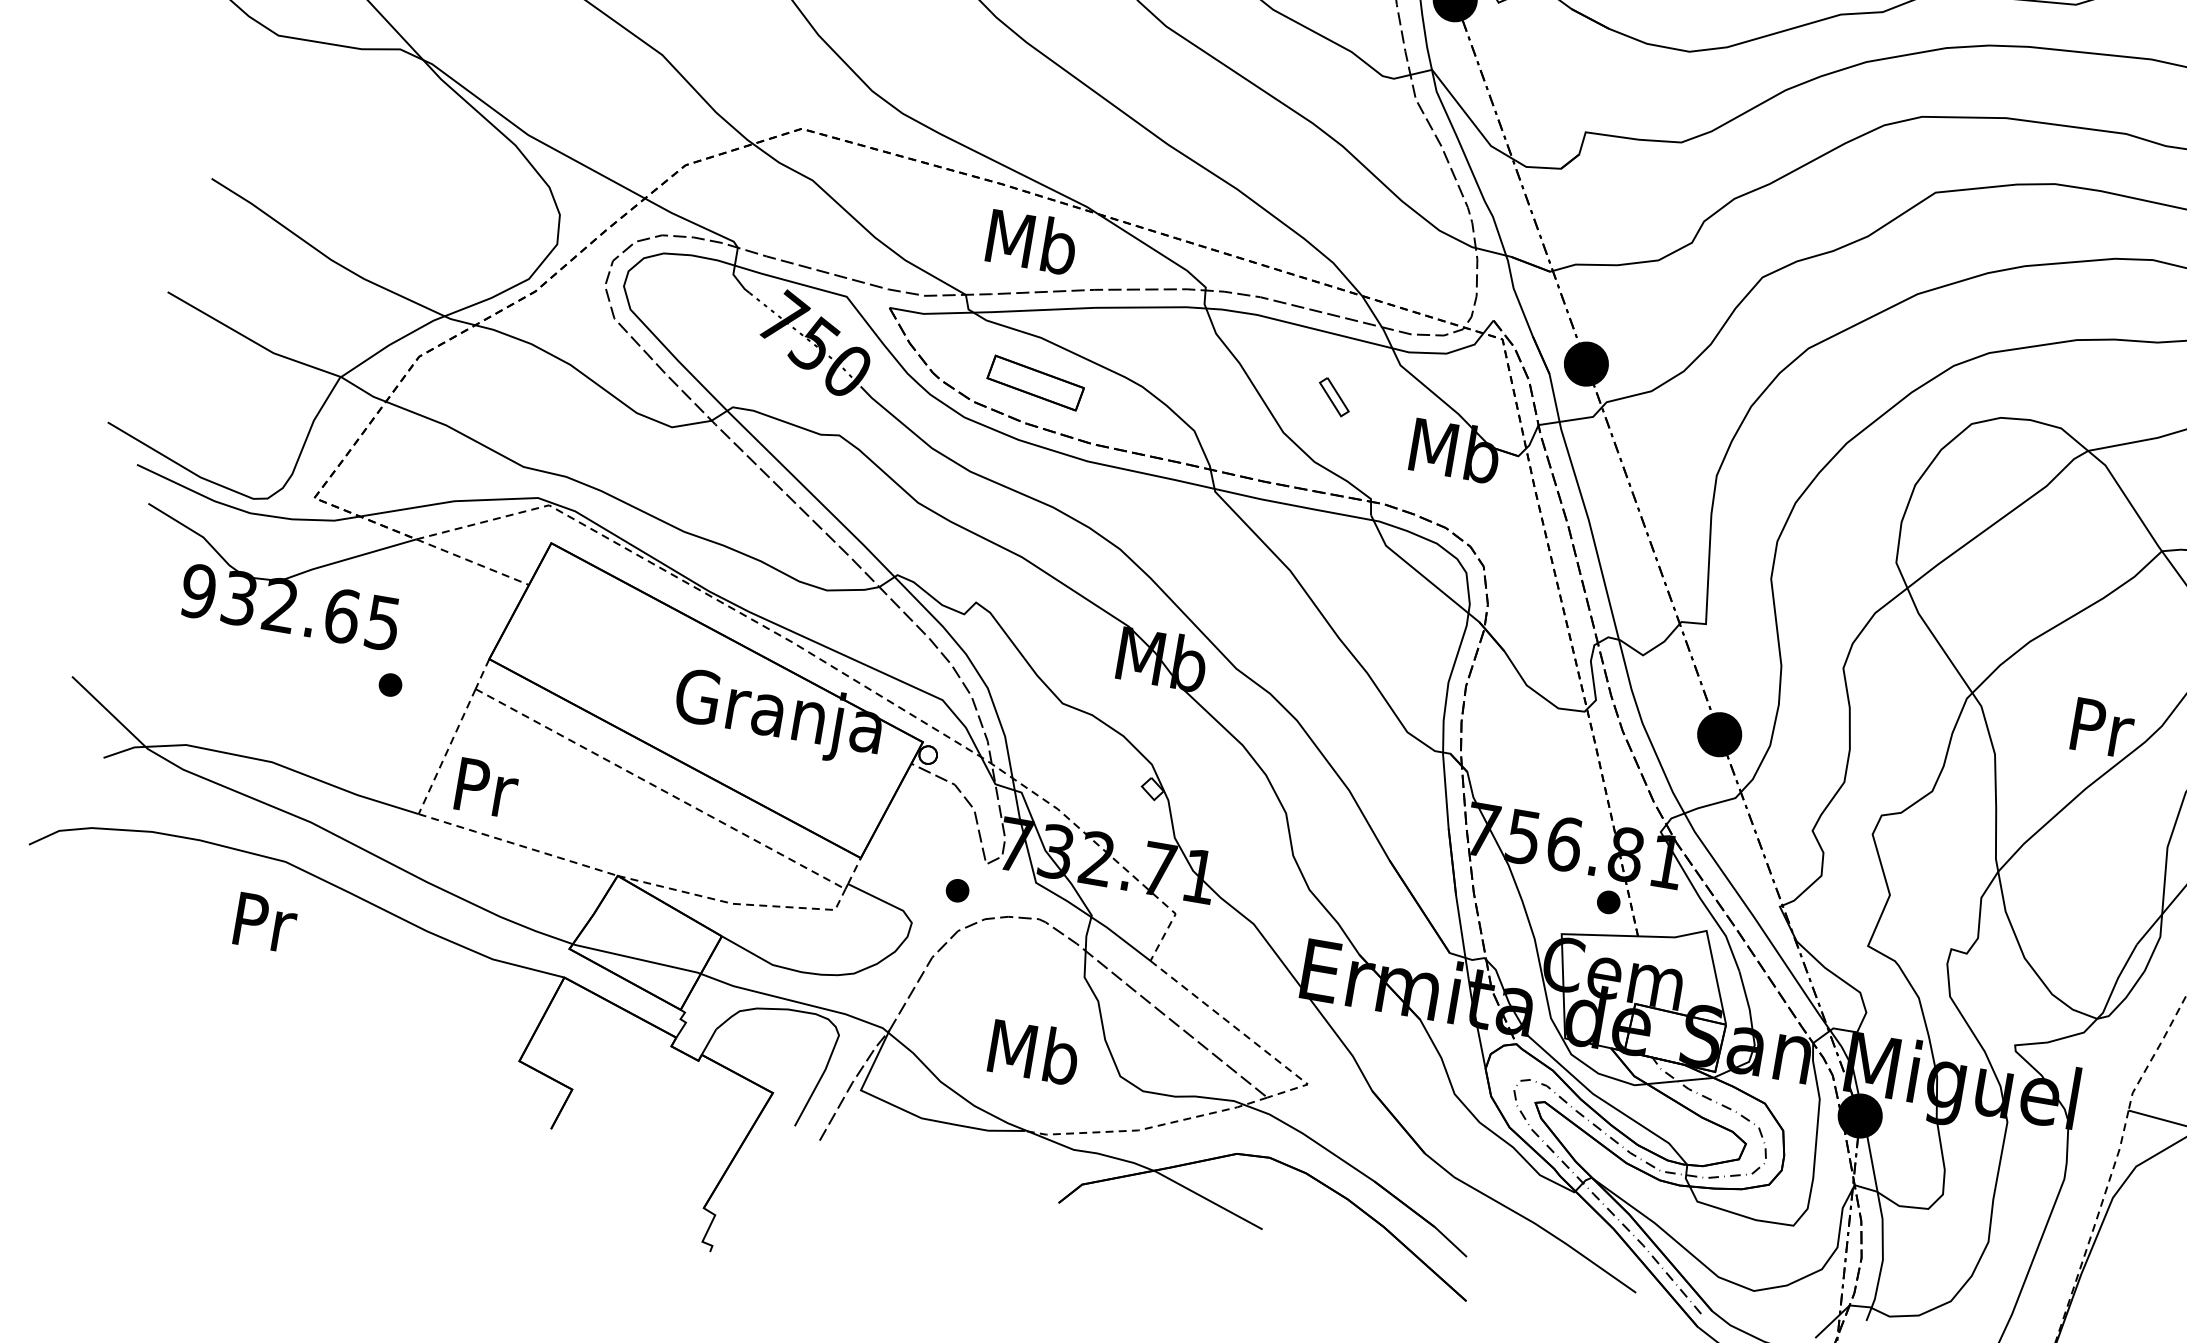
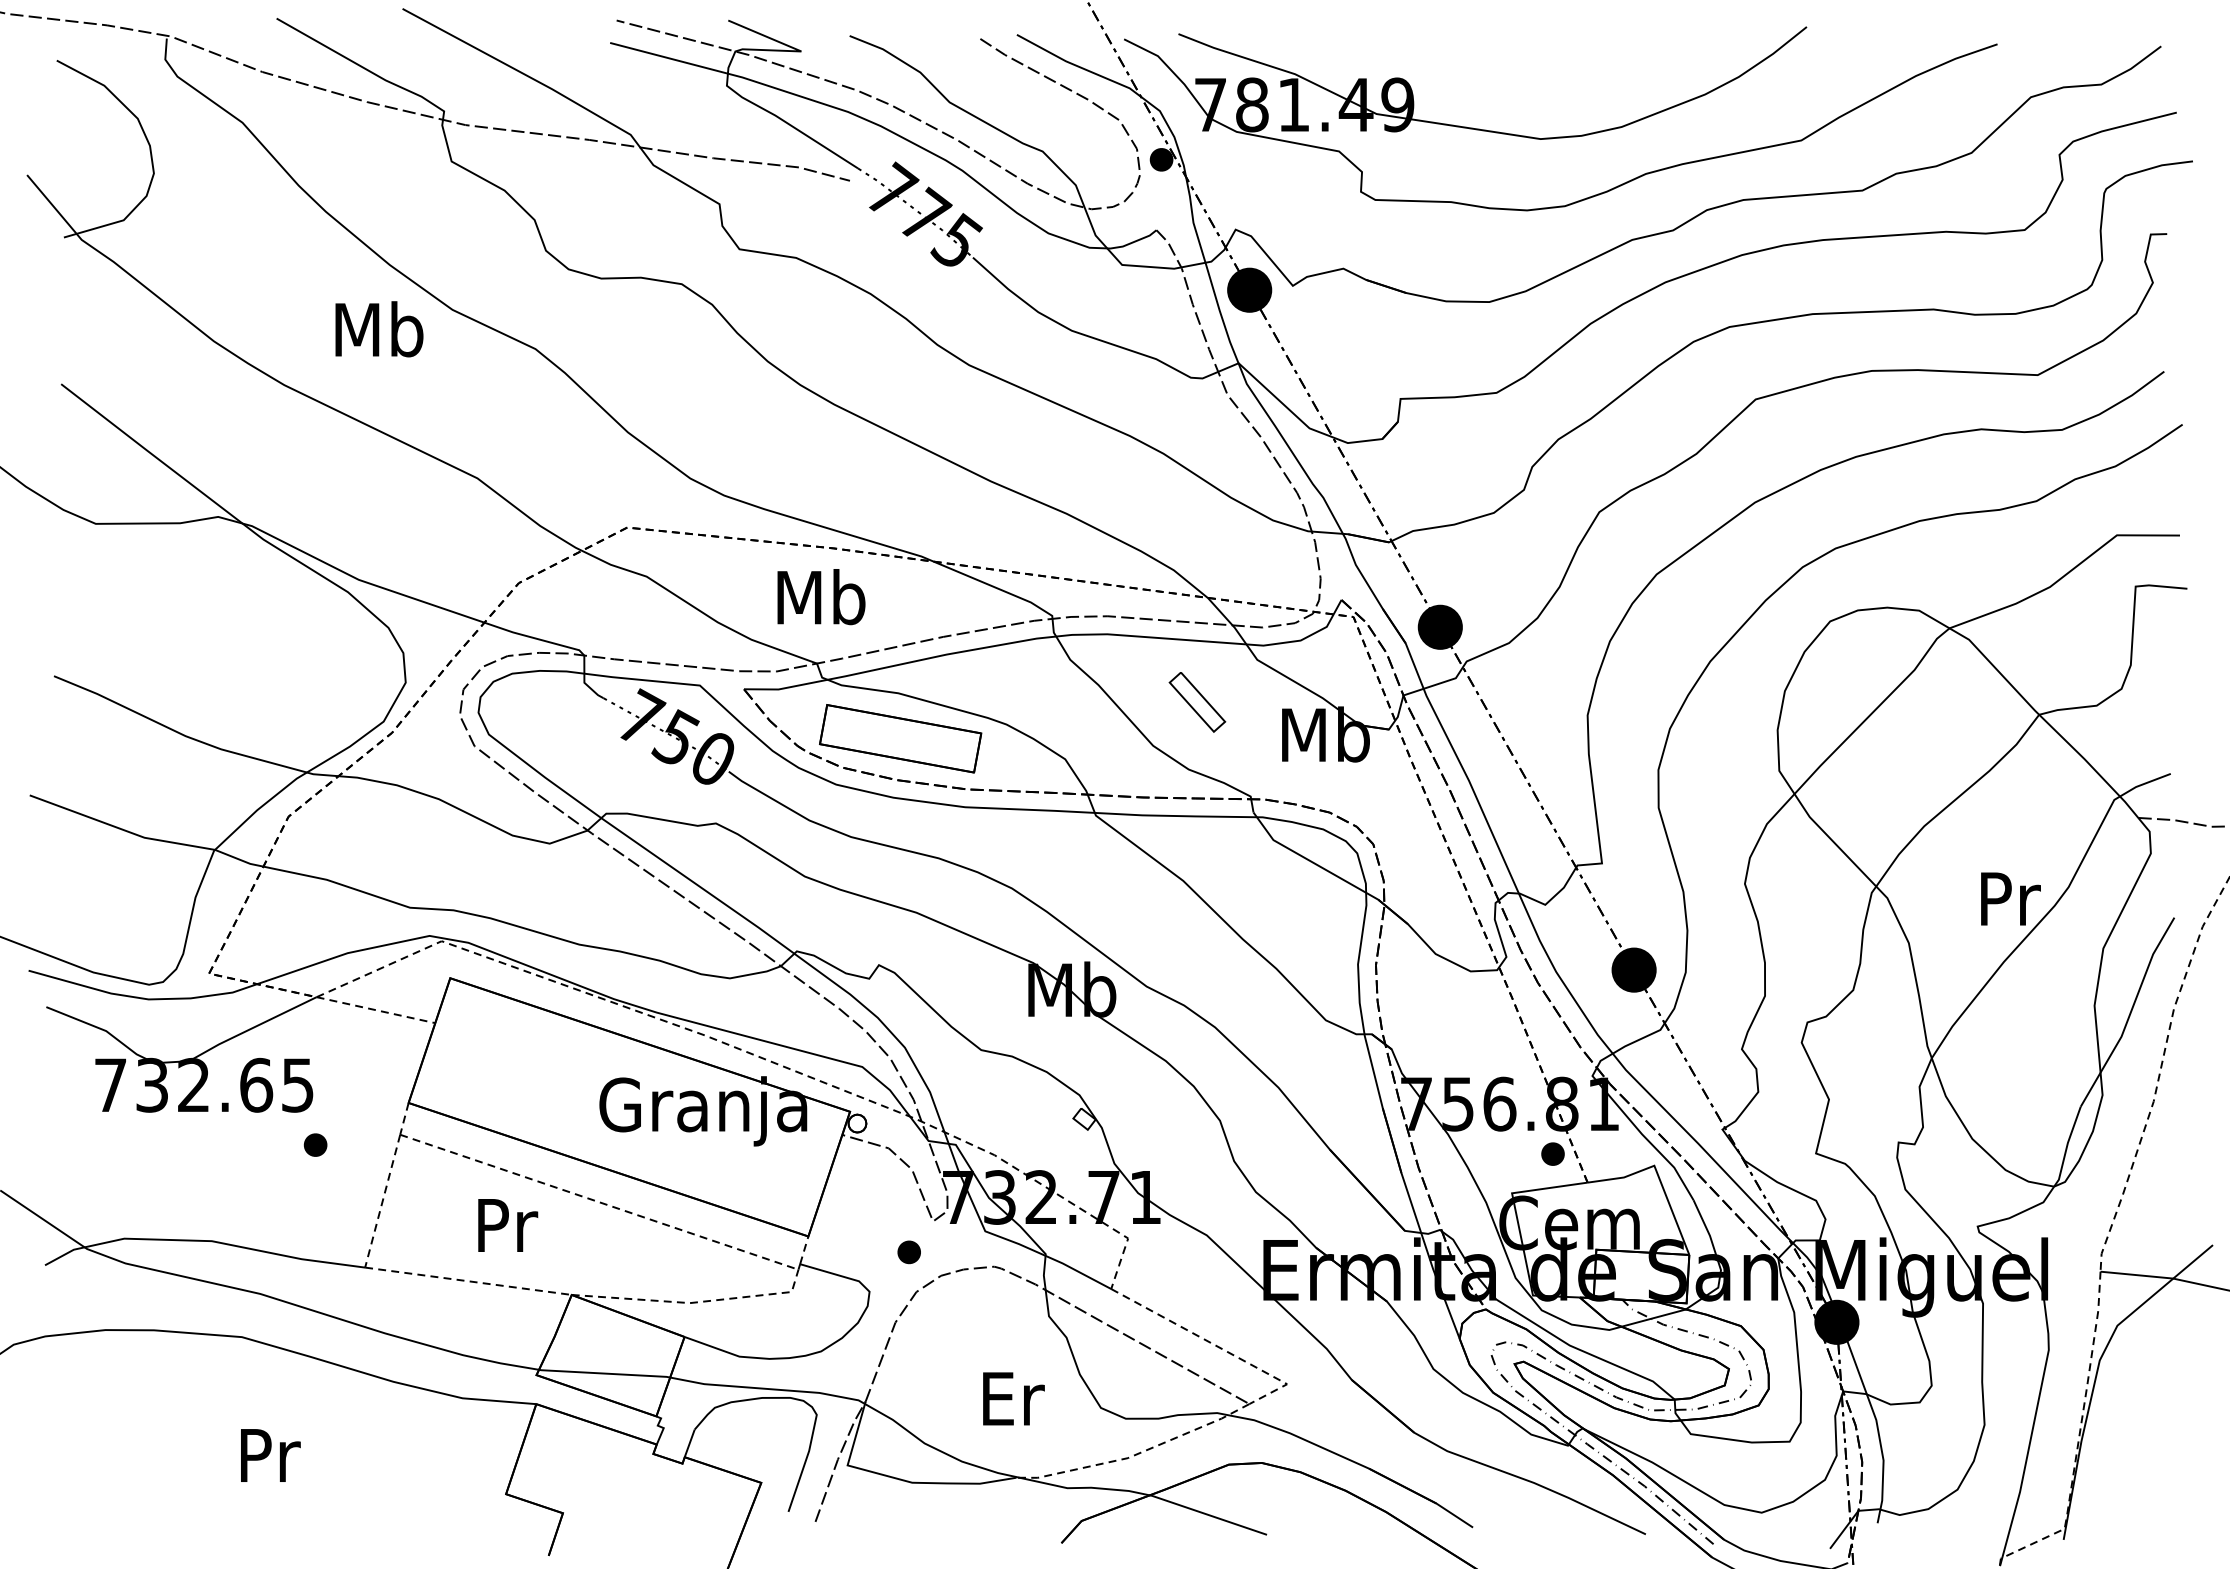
text: (1032, 242) -> (821, 597), moved
part: (1035, 382) -> (900, 738), size x1.67
part: (1334, 397) -> (1197, 702), size x1.67
text: (198, 590) -> (110, 1084), 932.65 -> 732.65
text: (487, 788) -> (508, 1225), moved
text: (265, 922) -> (270, 1455), moved
text: (1034, 1052) -> (1012, 1398), Mb -> Er

